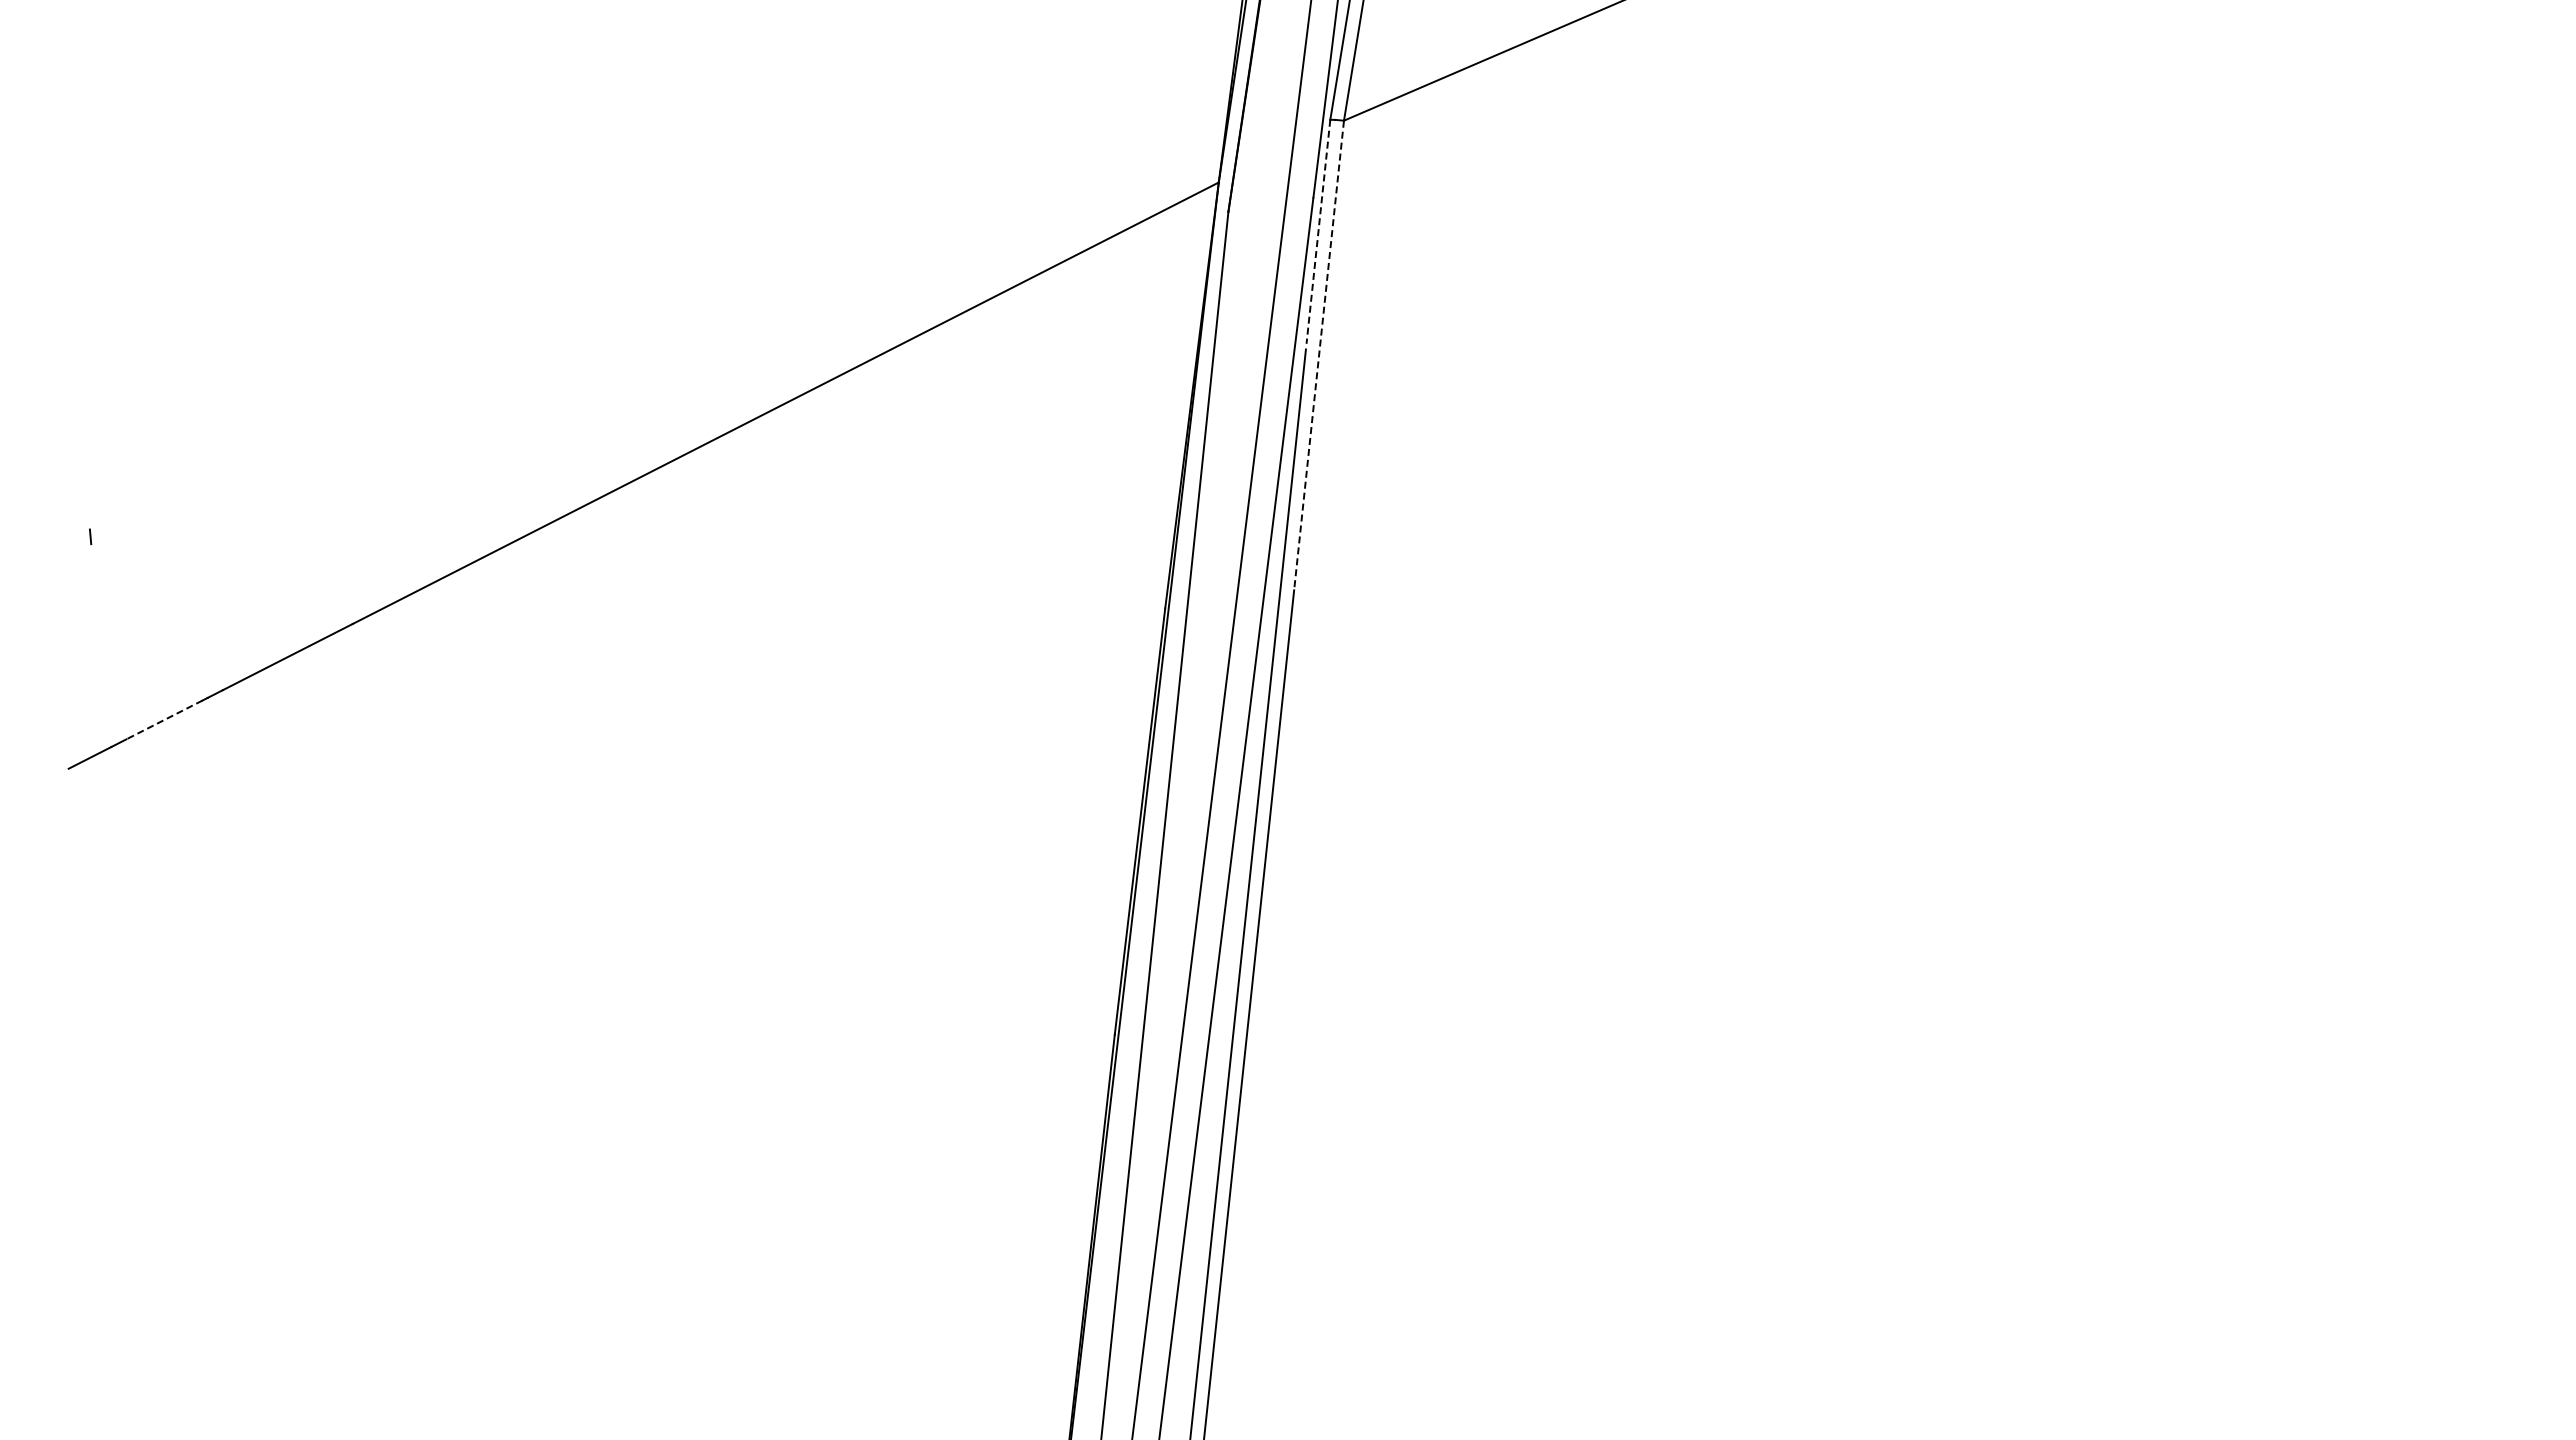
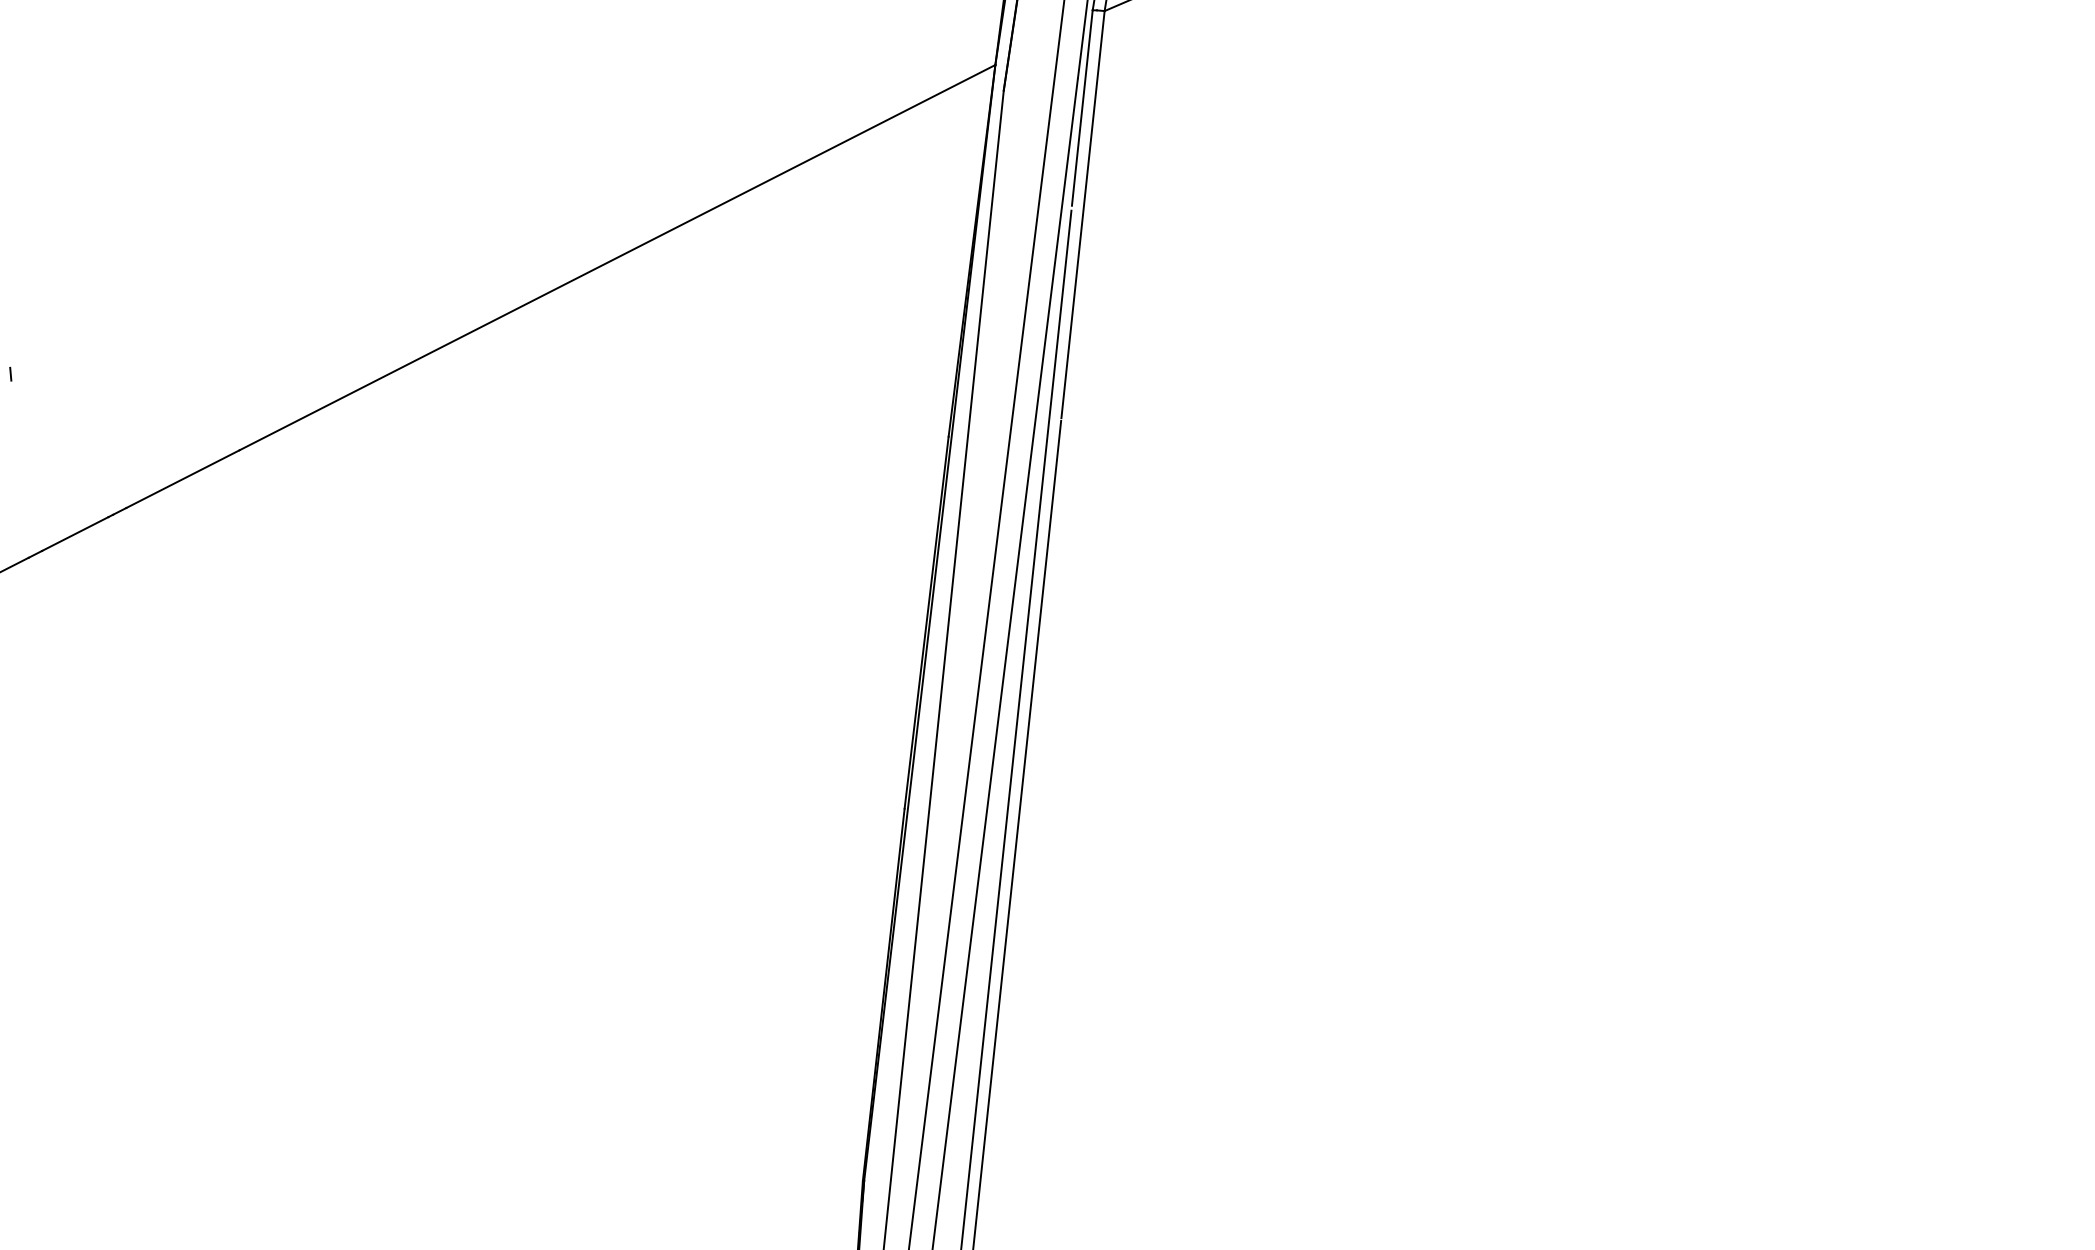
line: (1318, 231) -> (1082, 107), dashed -> solid
line: (1319, 353) -> (1083, 214), dashed -> solid
line: (164, 719) -> (75, 533), dashed -> solid

